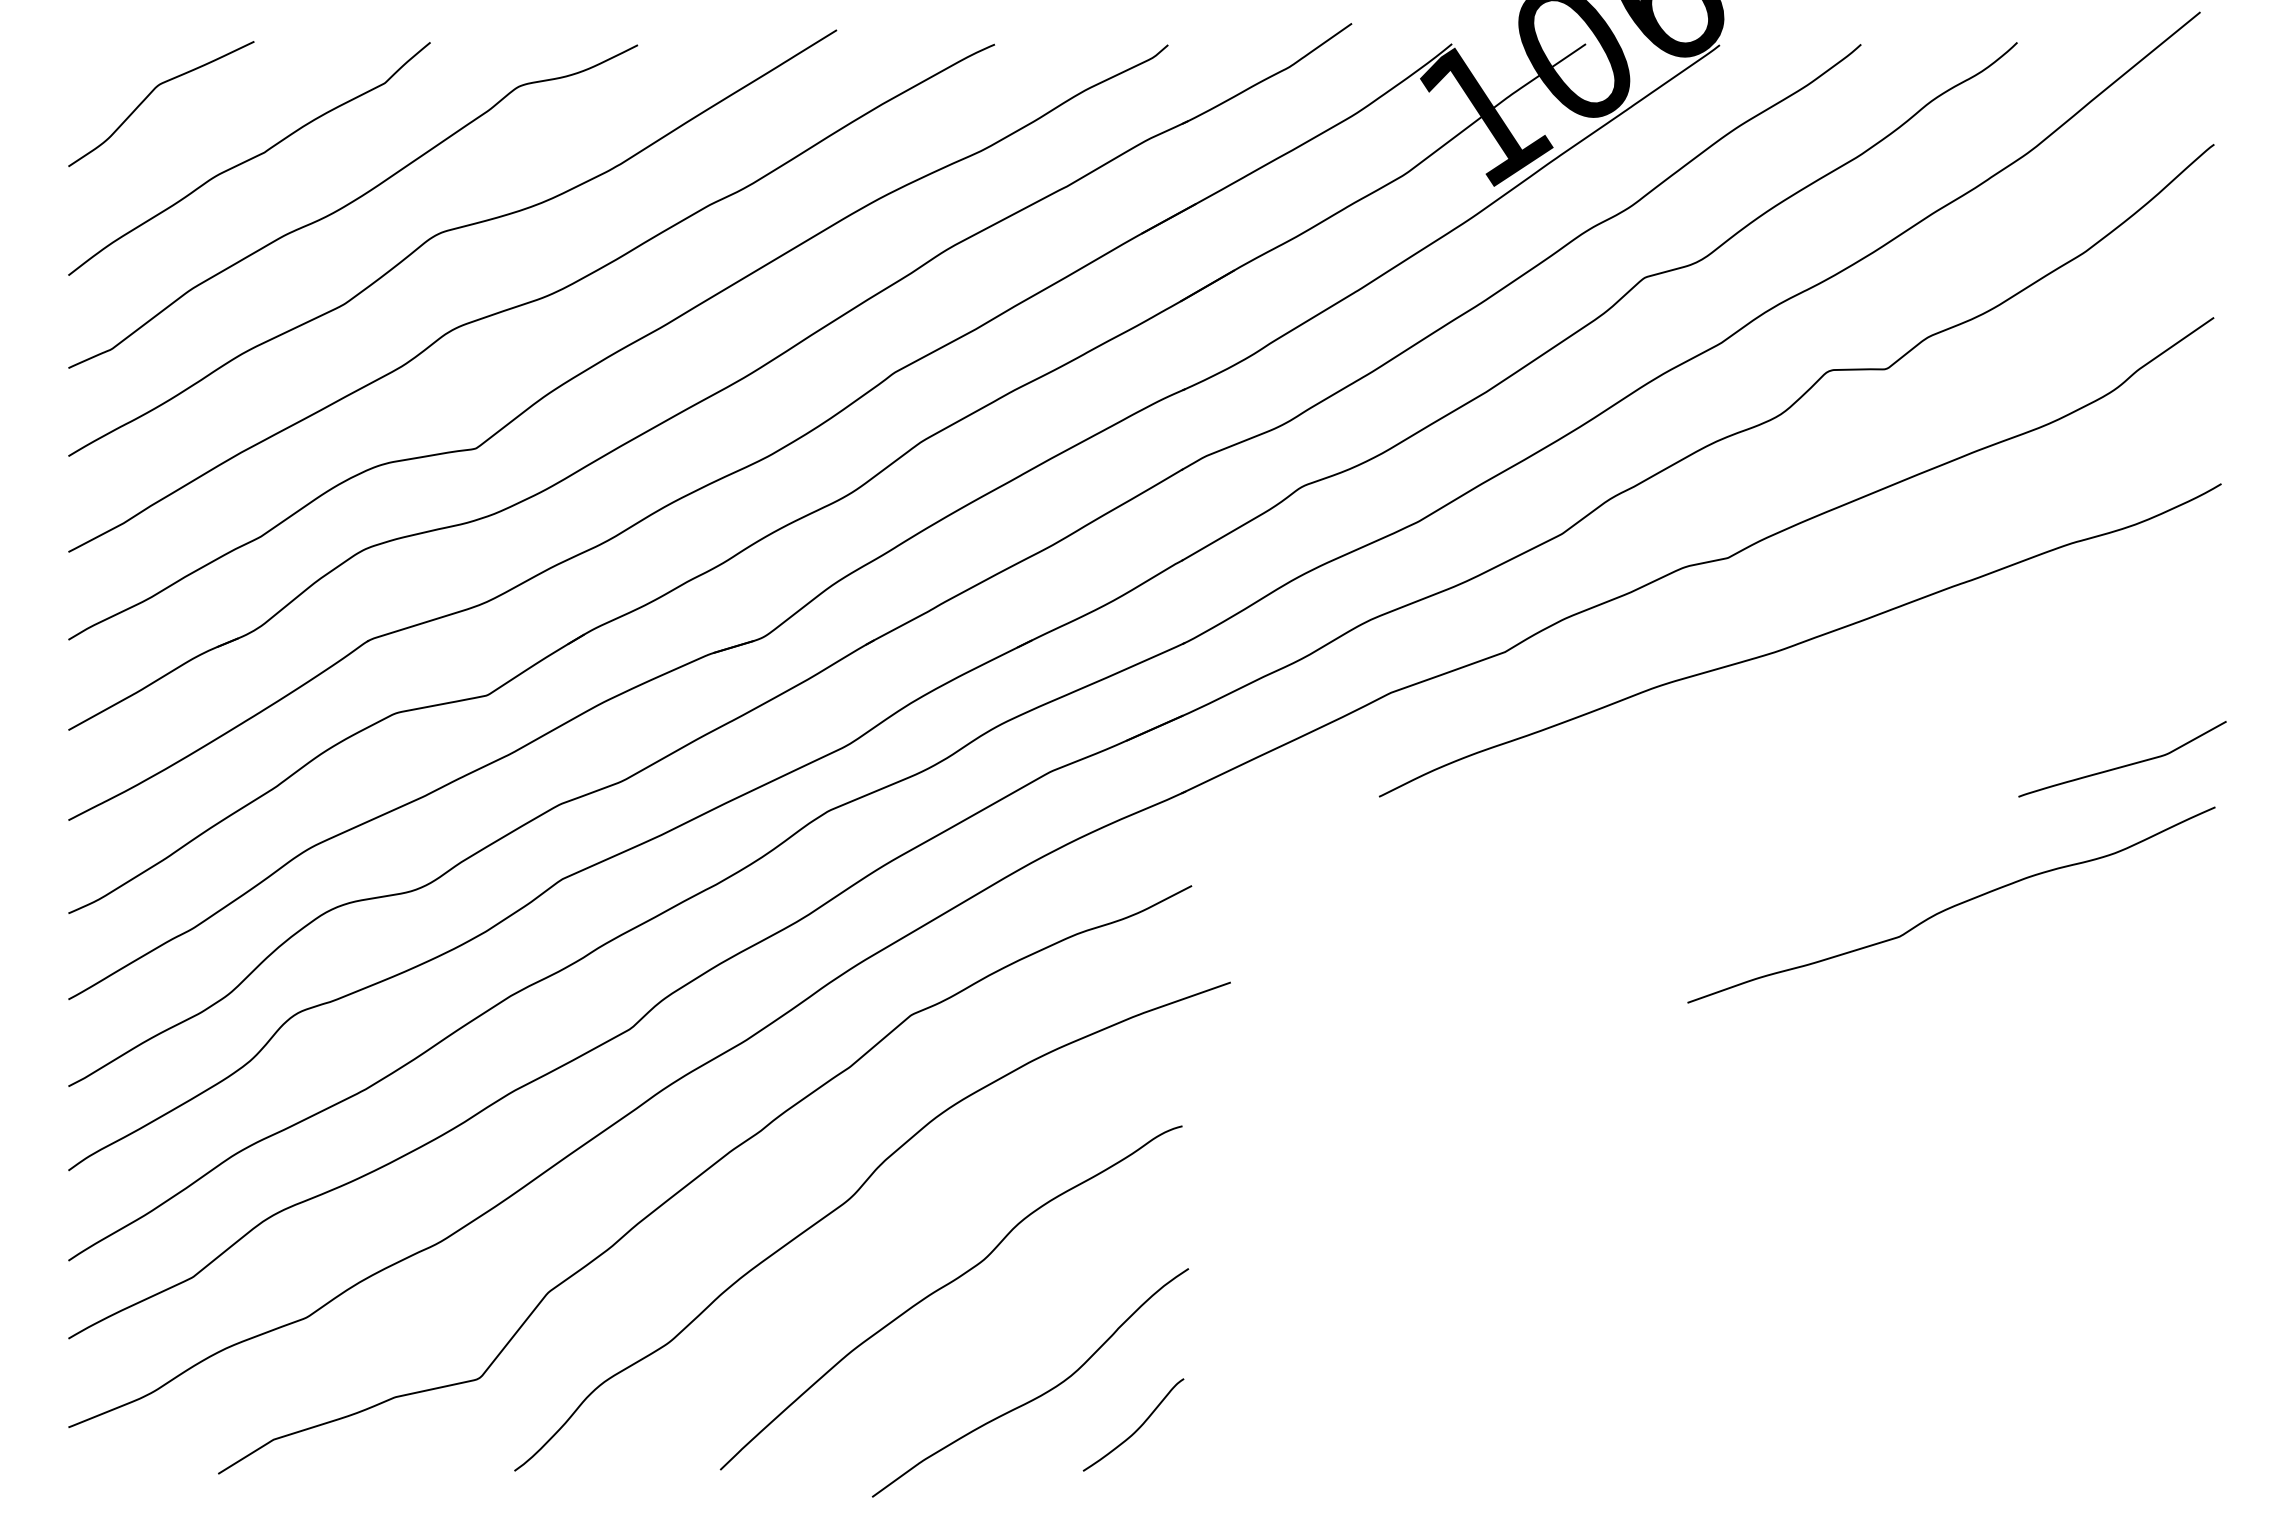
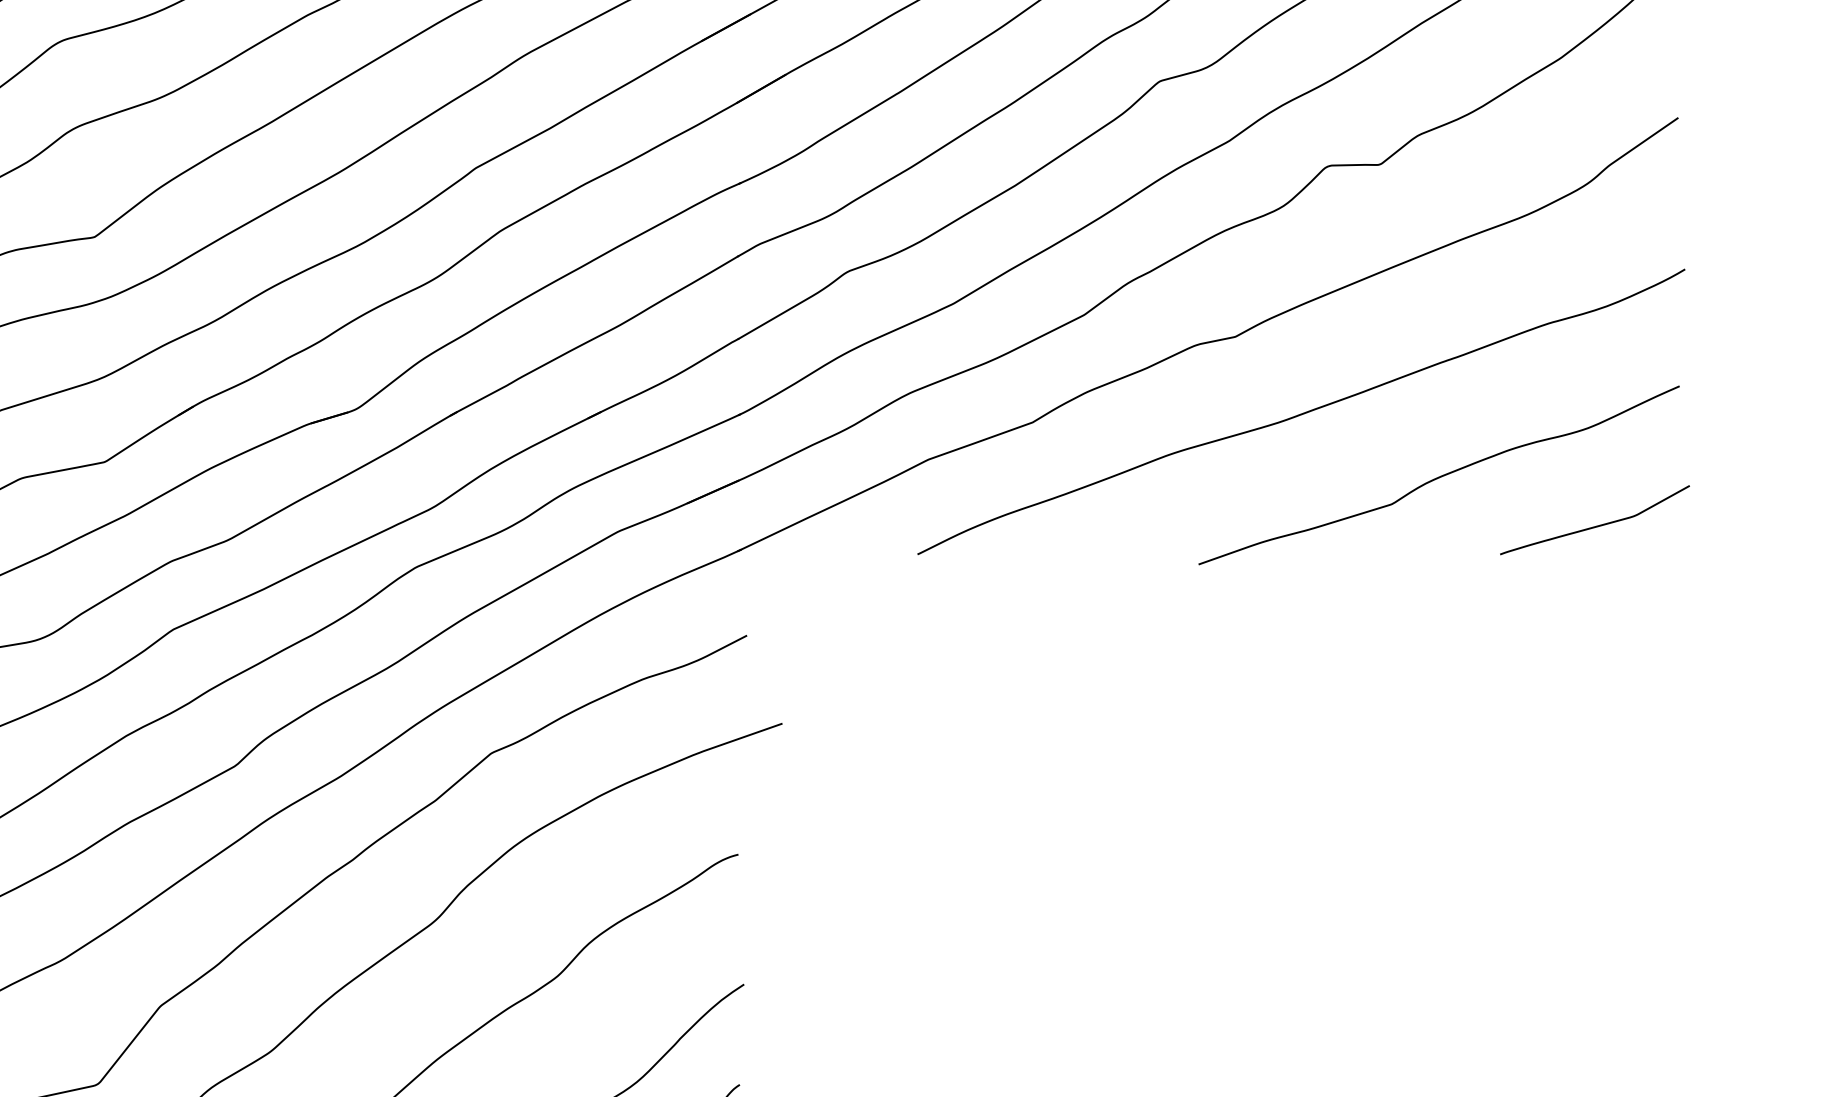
curve: (1952, 905) -> (1440, 475), moved

